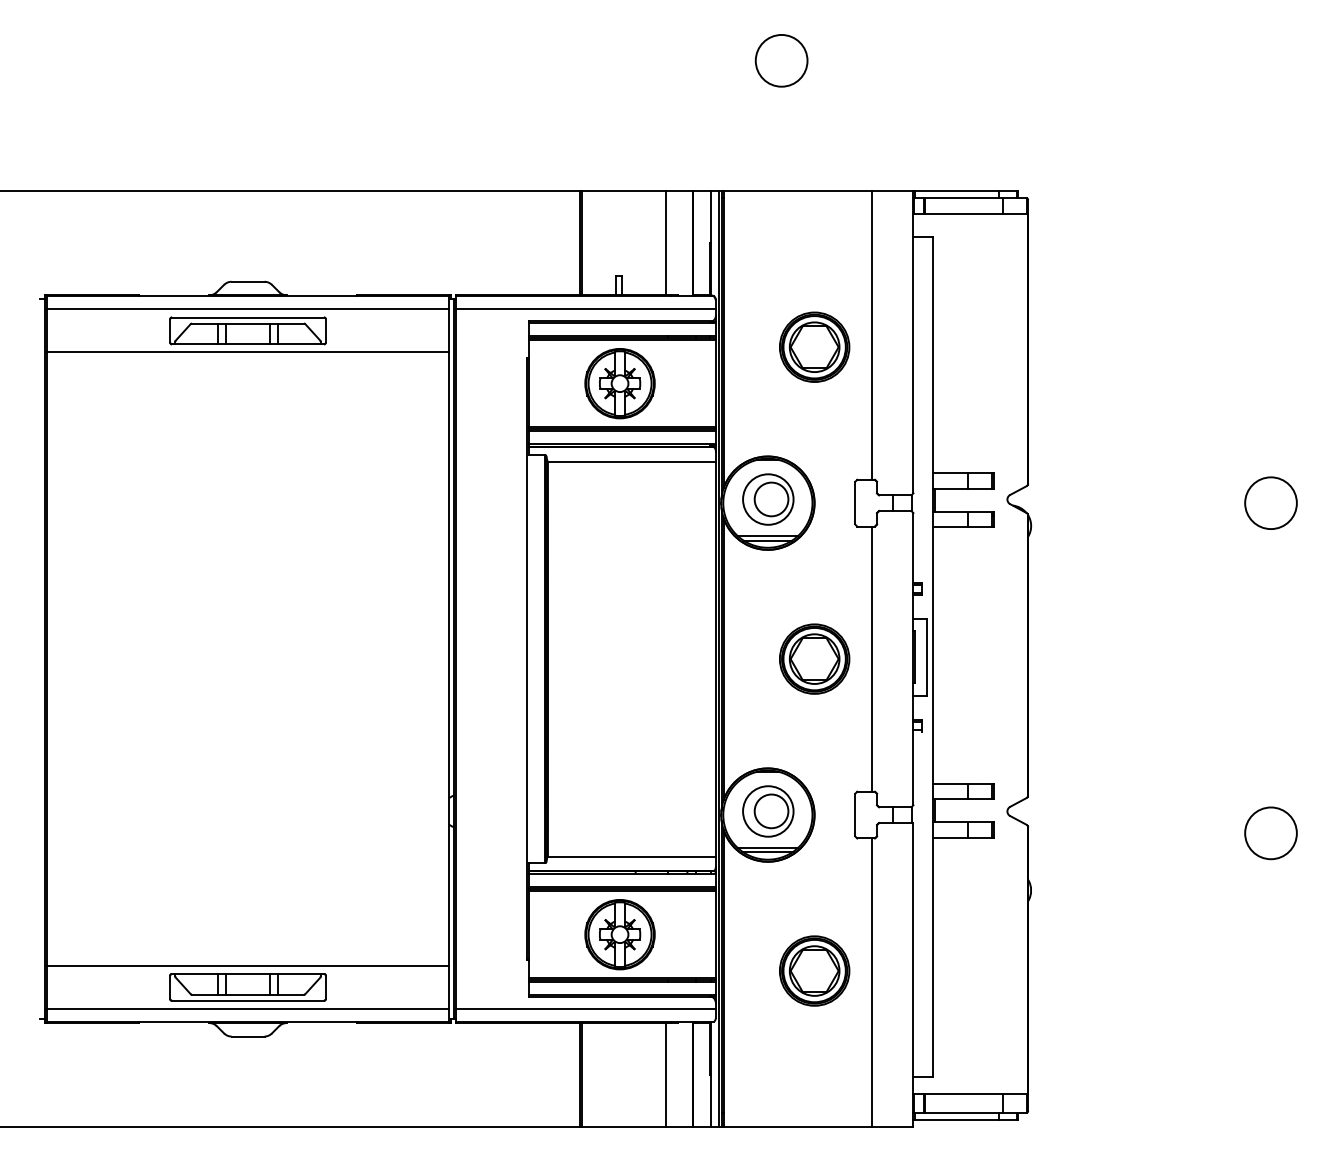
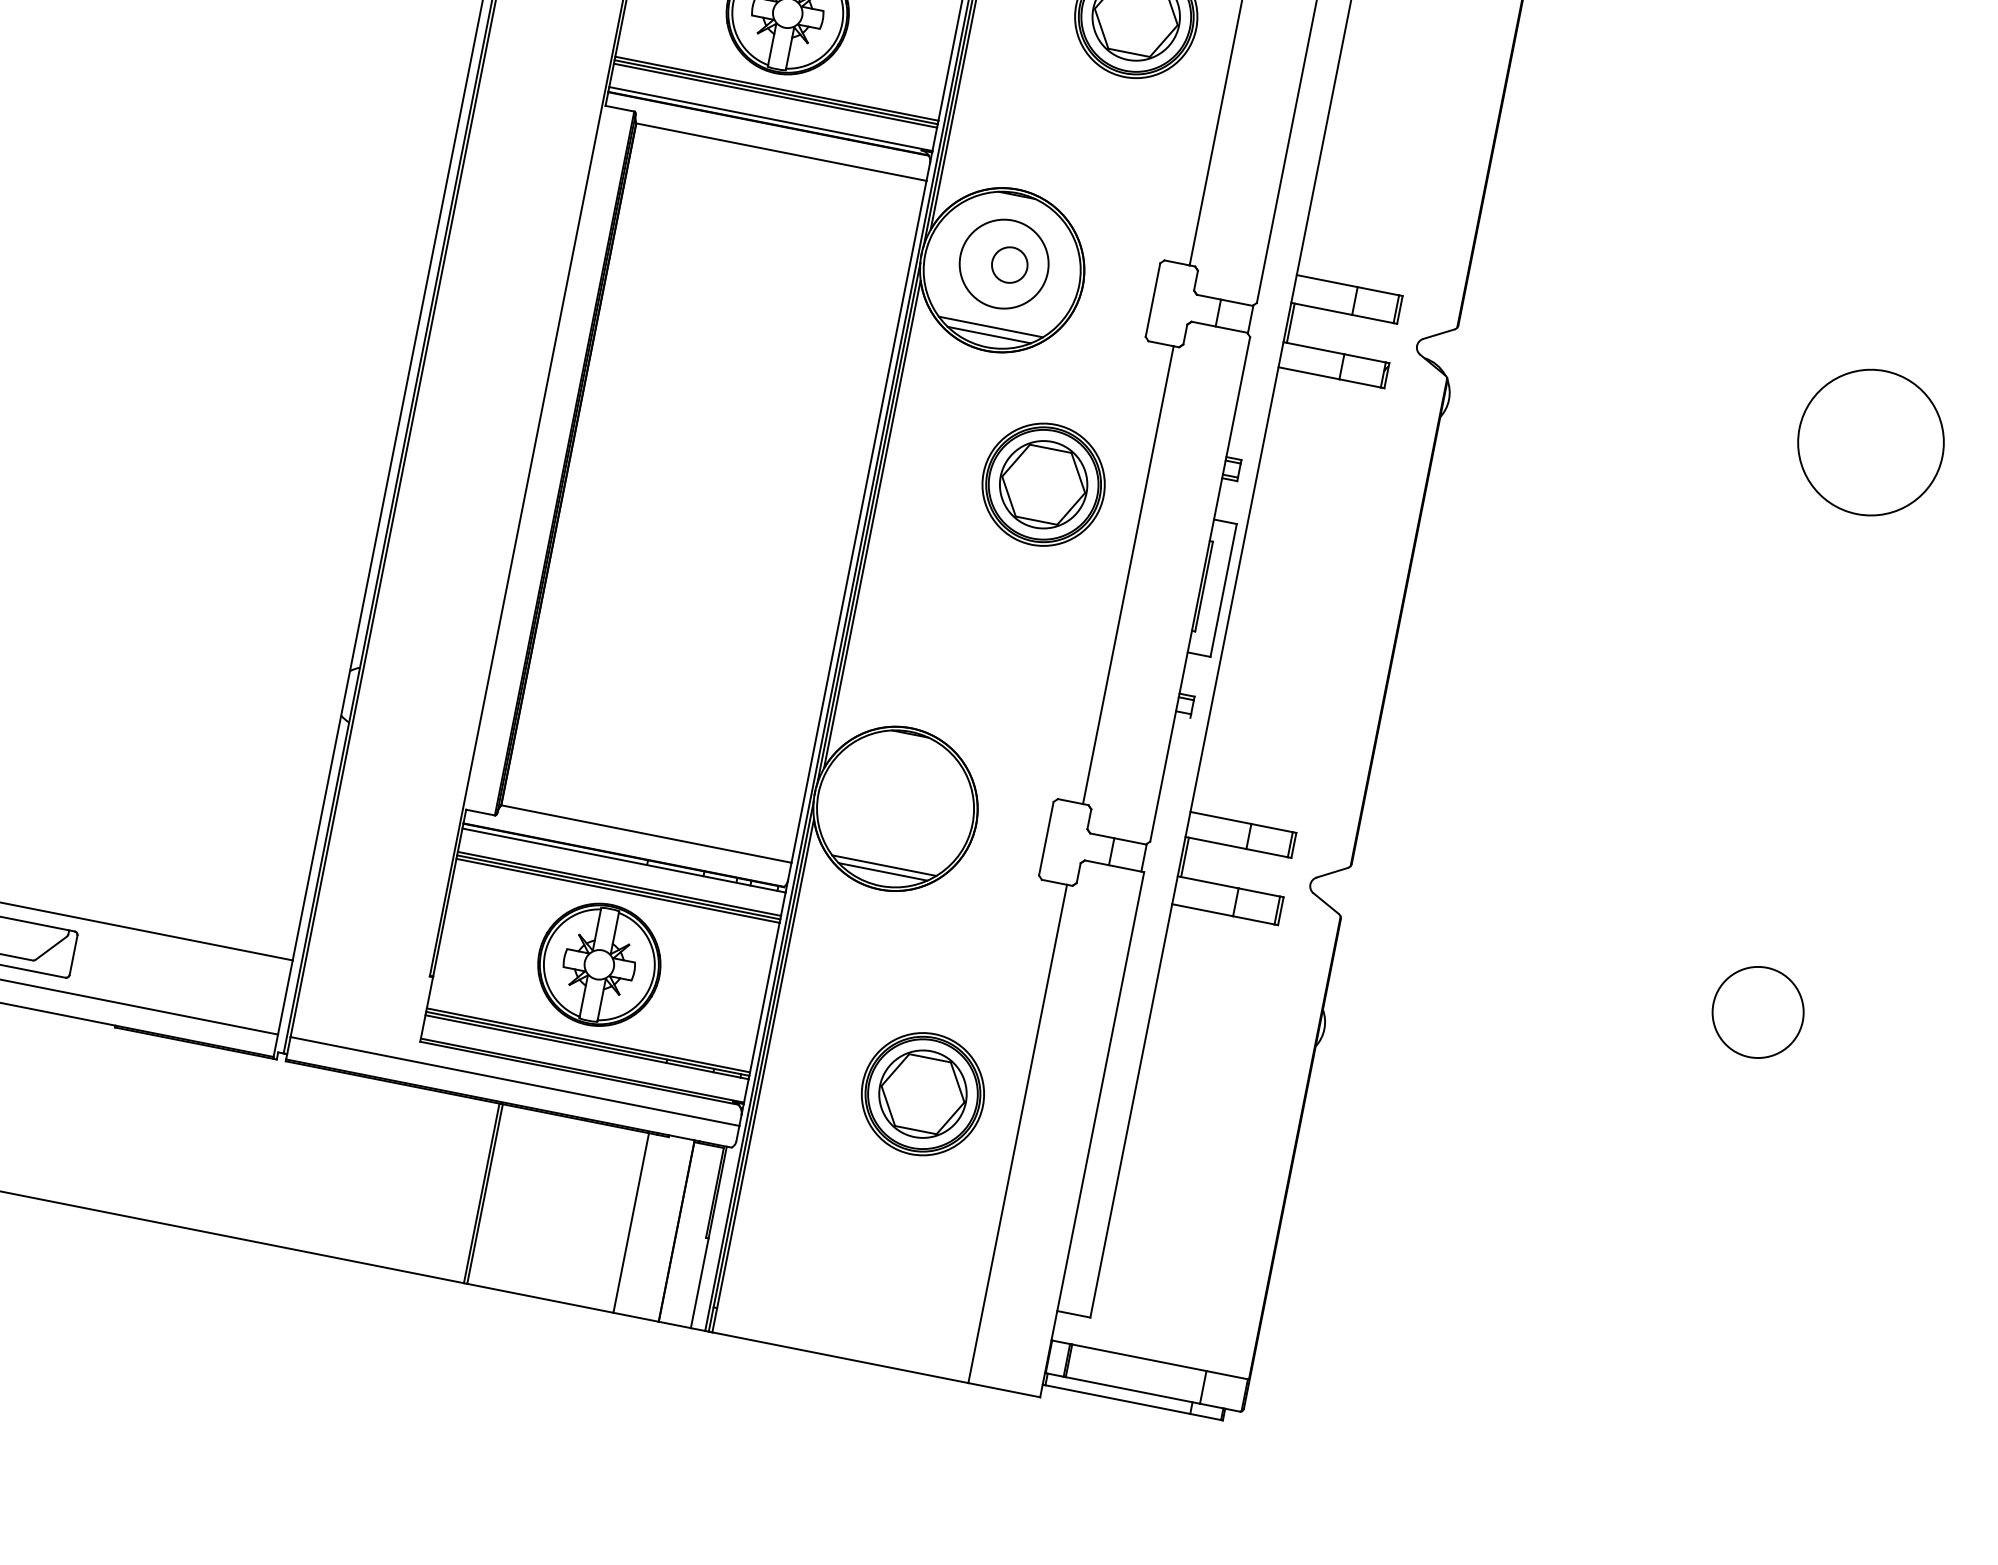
circle: (771, 499) -> (1009, 265), size x0.6
circle: (1270, 502) -> (1870, 440), size x1.6
part: (814, 658) -> (1043, 483), moved
part: (768, 811) -> (897, 802), removed

